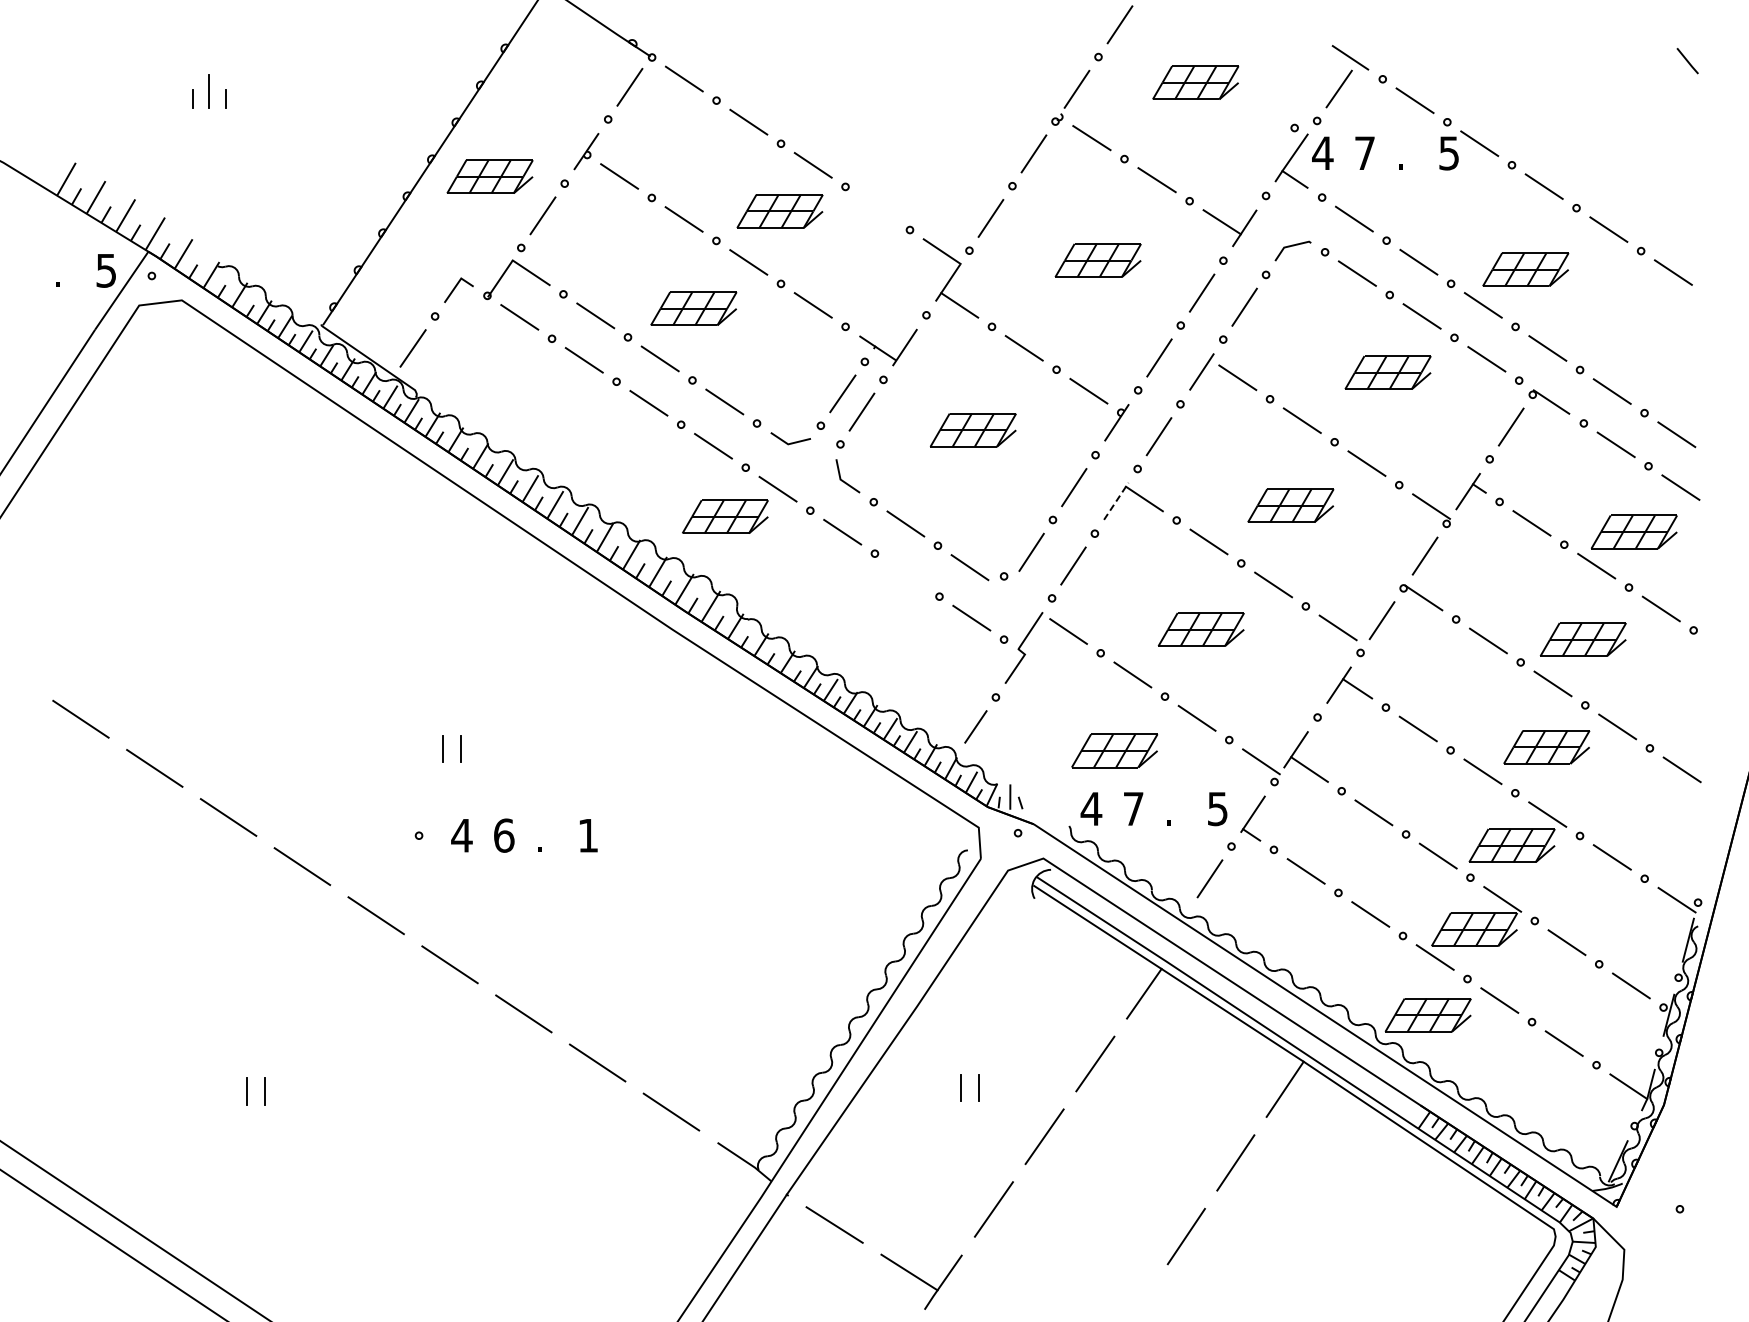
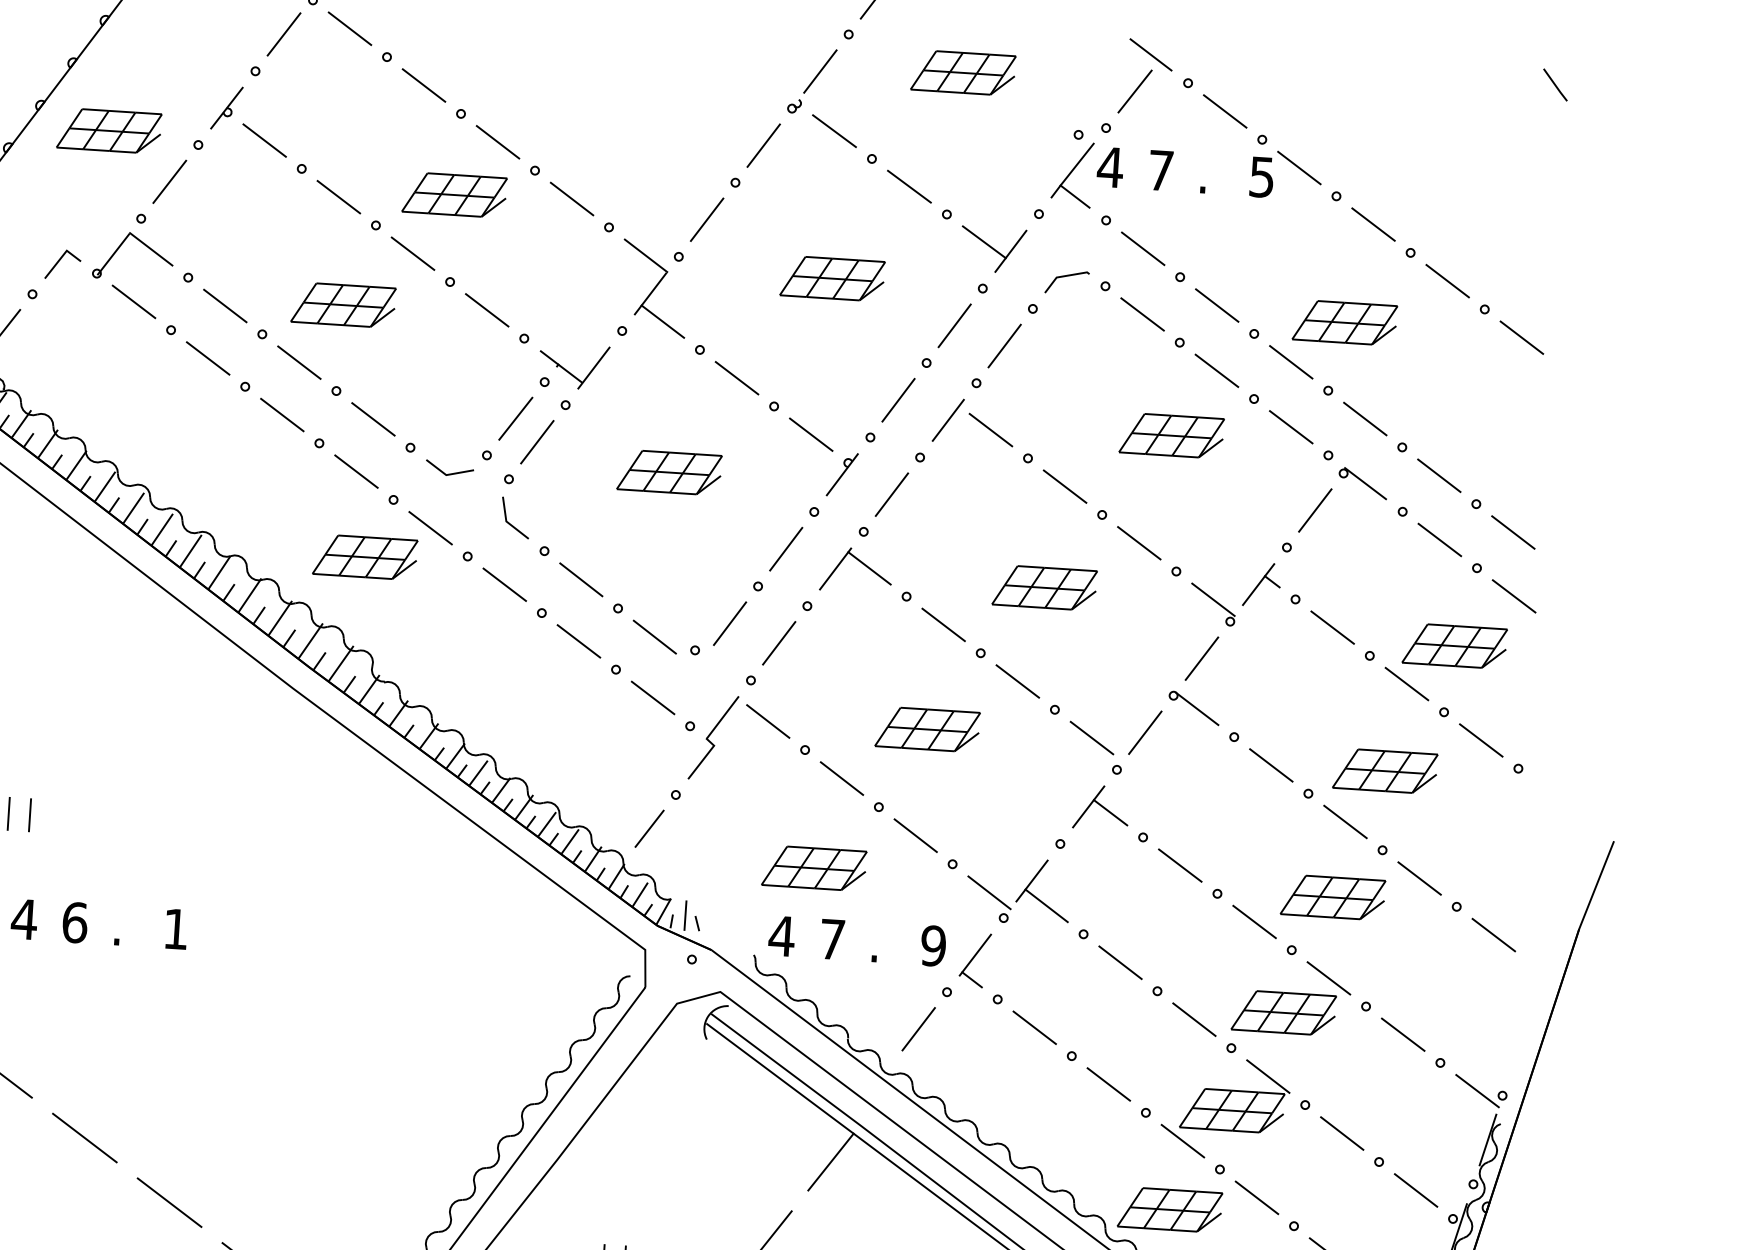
line: (877, 208) -> (571, 199), added
line: (1116, 500) -> (835, 567), dashed -> solid
line: (906, 574) -> (578, 640), added
text: (1217, 808) -> (933, 945), 5 -> 9

